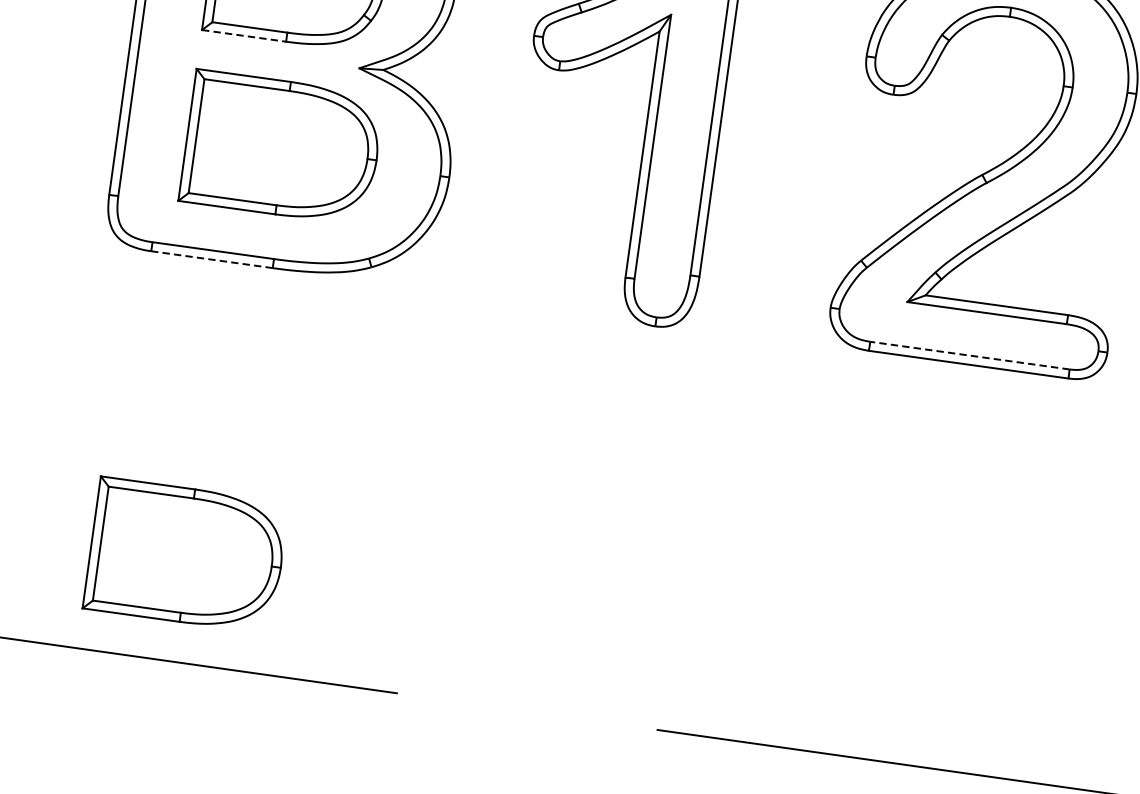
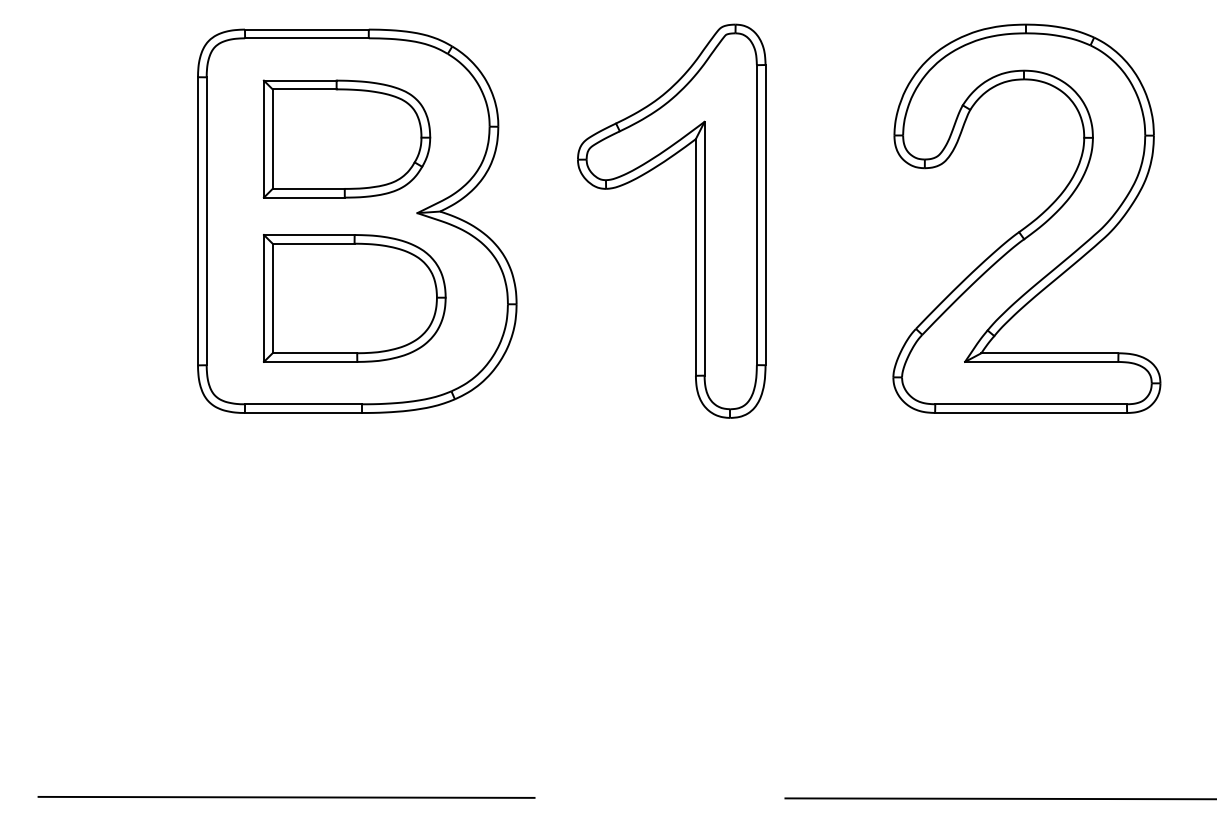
line: (244, 35) -> (304, 197), dashed -> solid
line: (211, 259) -> (302, 412), dashed -> solid
line: (970, 355) -> (1031, 404), dashed -> solid
part: (185, 555) -> (317, 695), removed

